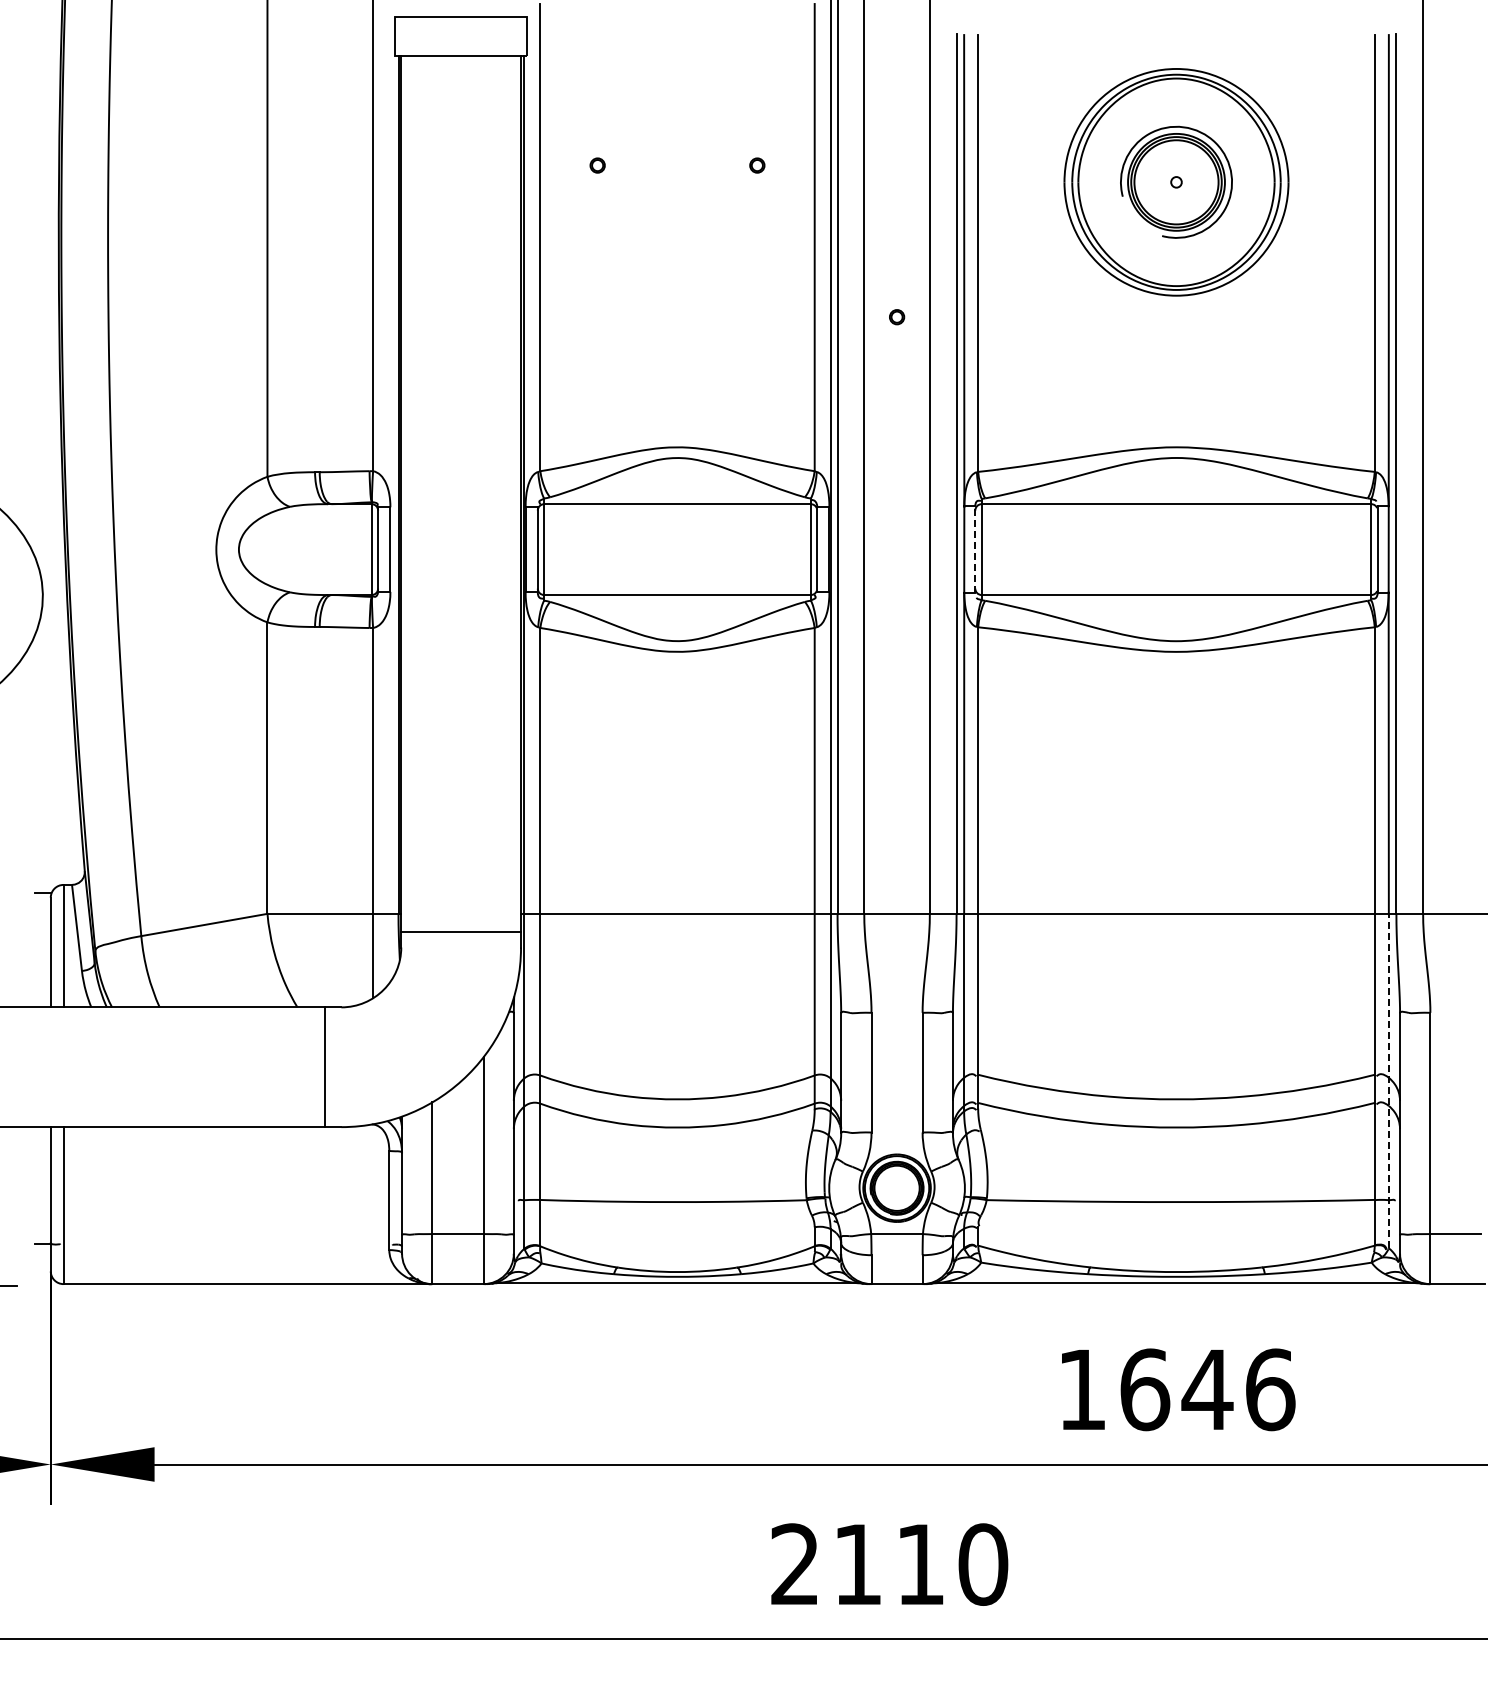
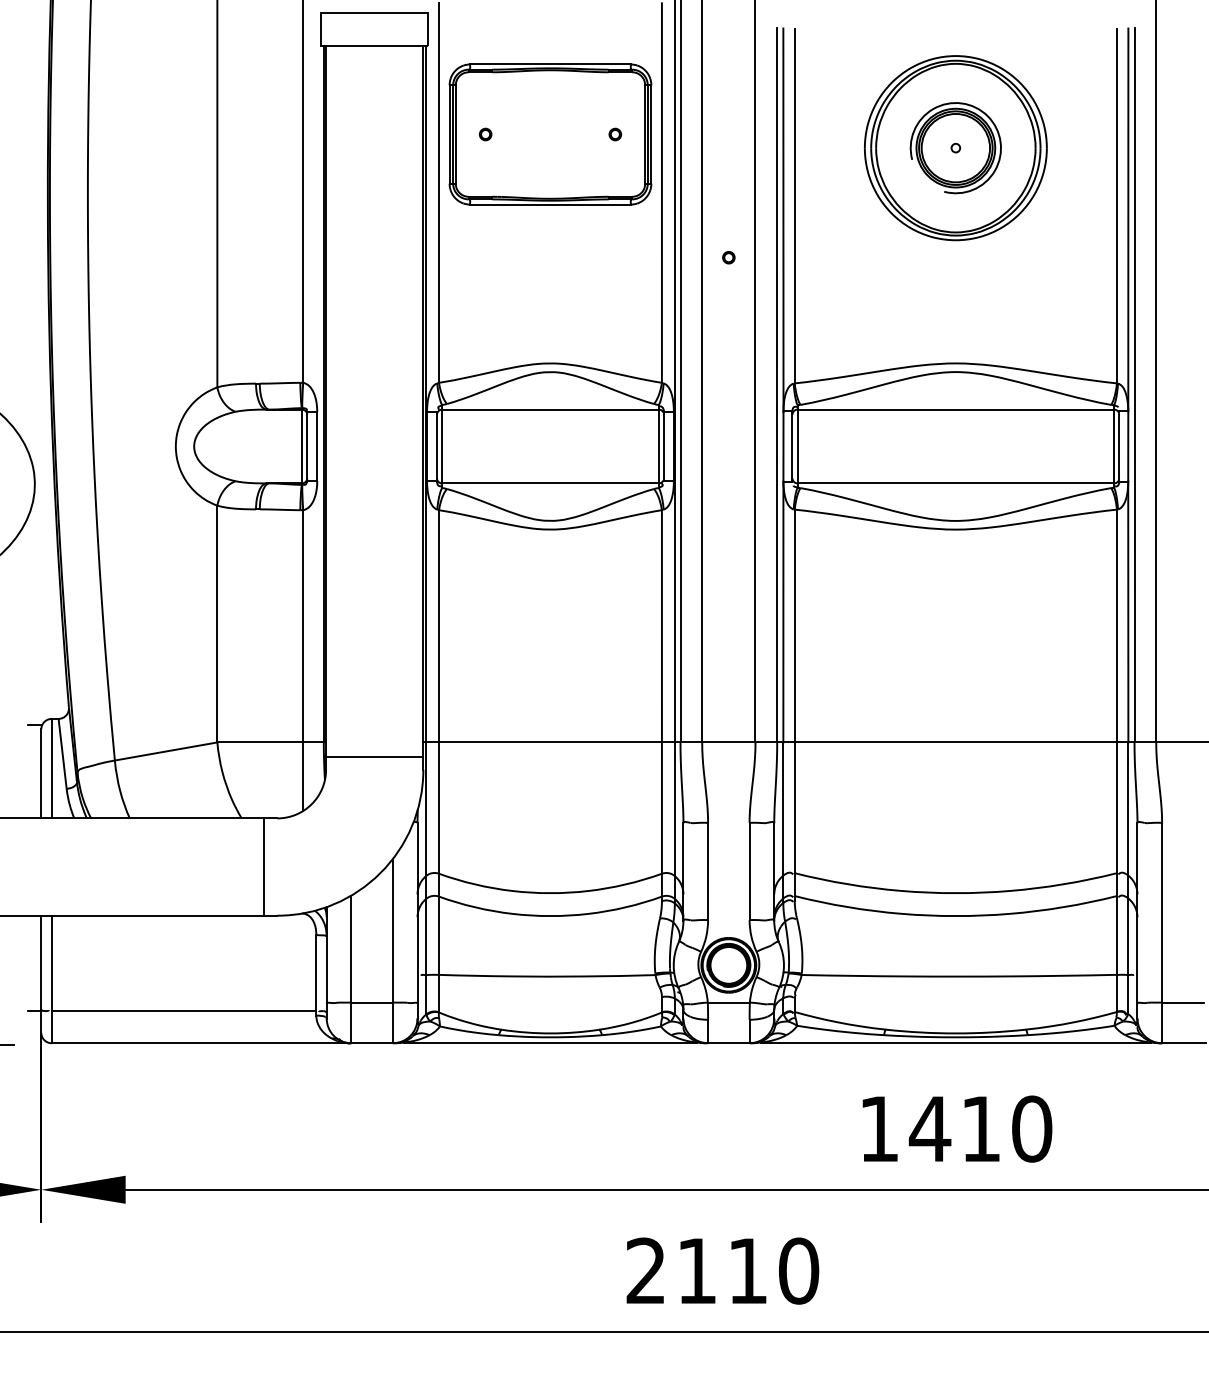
part: (677, 165) -> (550, 134), added
line: (975, 549) -> (792, 446), dashed -> solid
line: (1388, 1080) -> (1128, 877), dashed -> solid
line: (226, 1244) -> (184, 1011), added
text: (1206, 1389) -> (980, 1128), 1646 -> 1410

